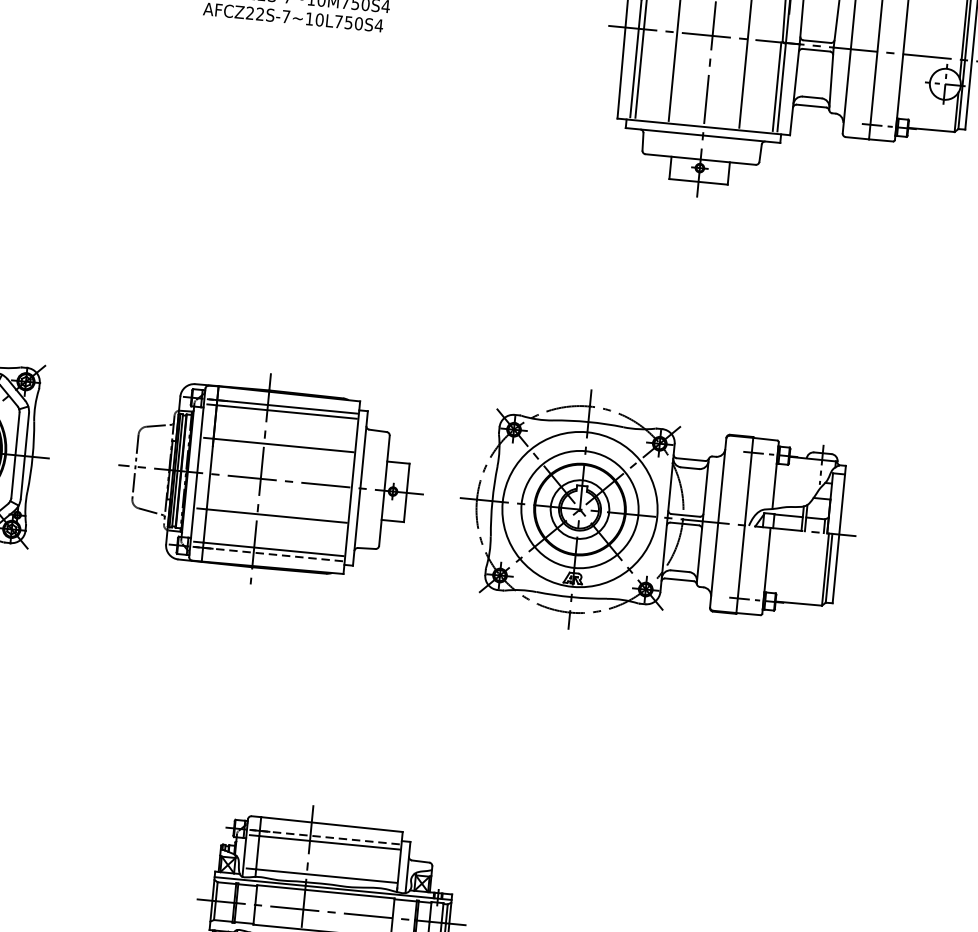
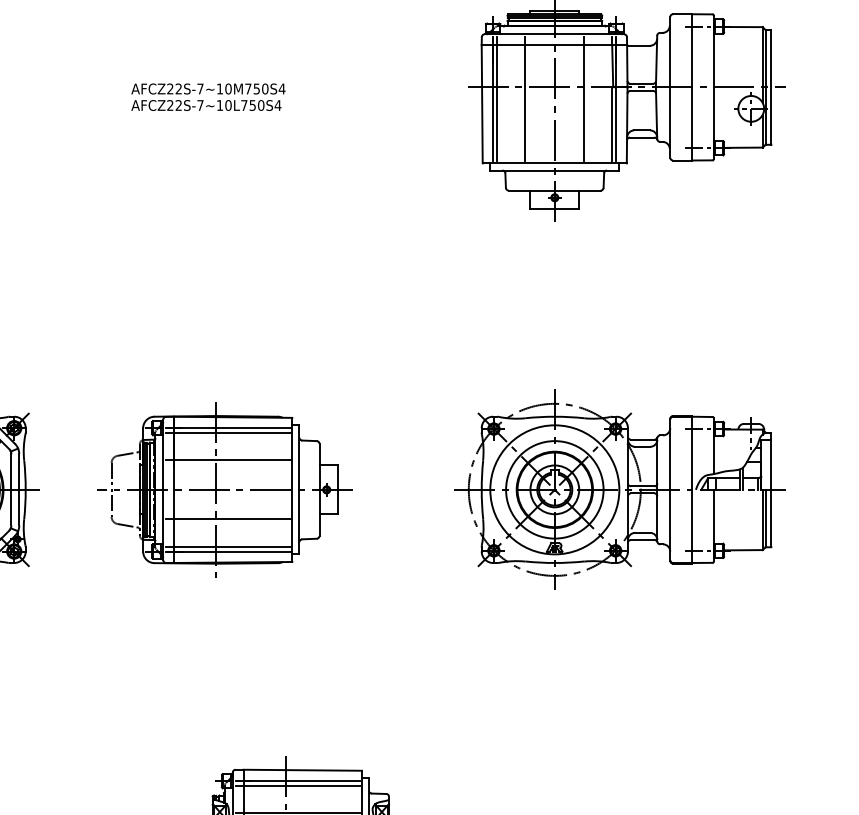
part: (657, 516) -> (619, 489), moved
line: (271, 554) -> (231, 551), dashed -> solid
line: (329, 837) -> (301, 781), dashed -> solid

